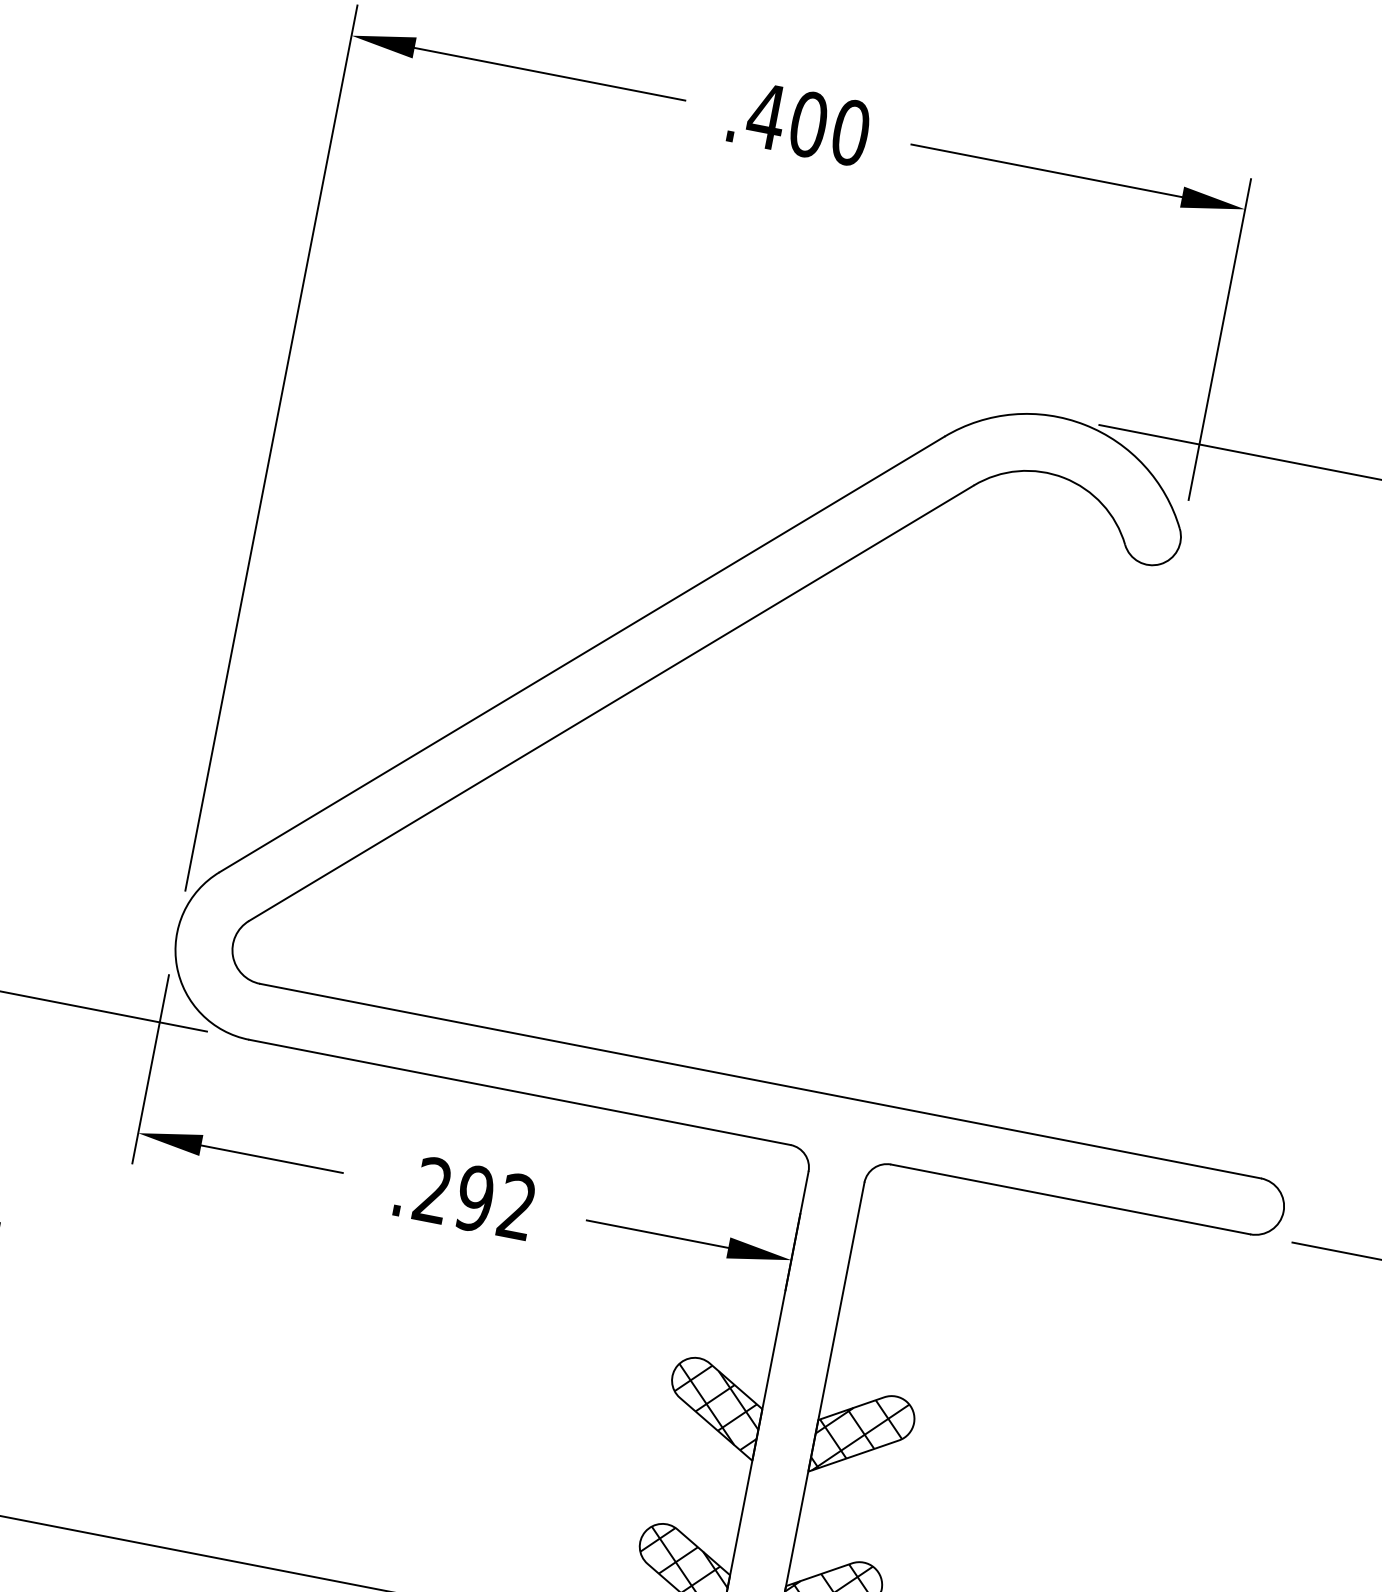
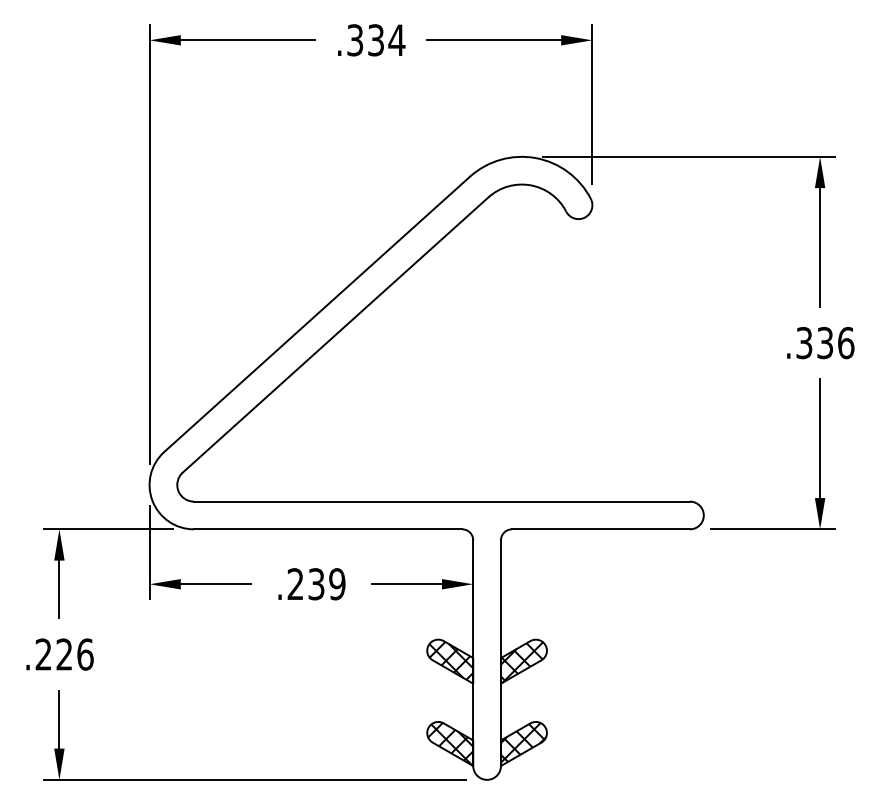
text: (807, 124) -> (375, 40), .400 -> .334
text: (495, 1203) -> (326, 584), .292 -> .239

